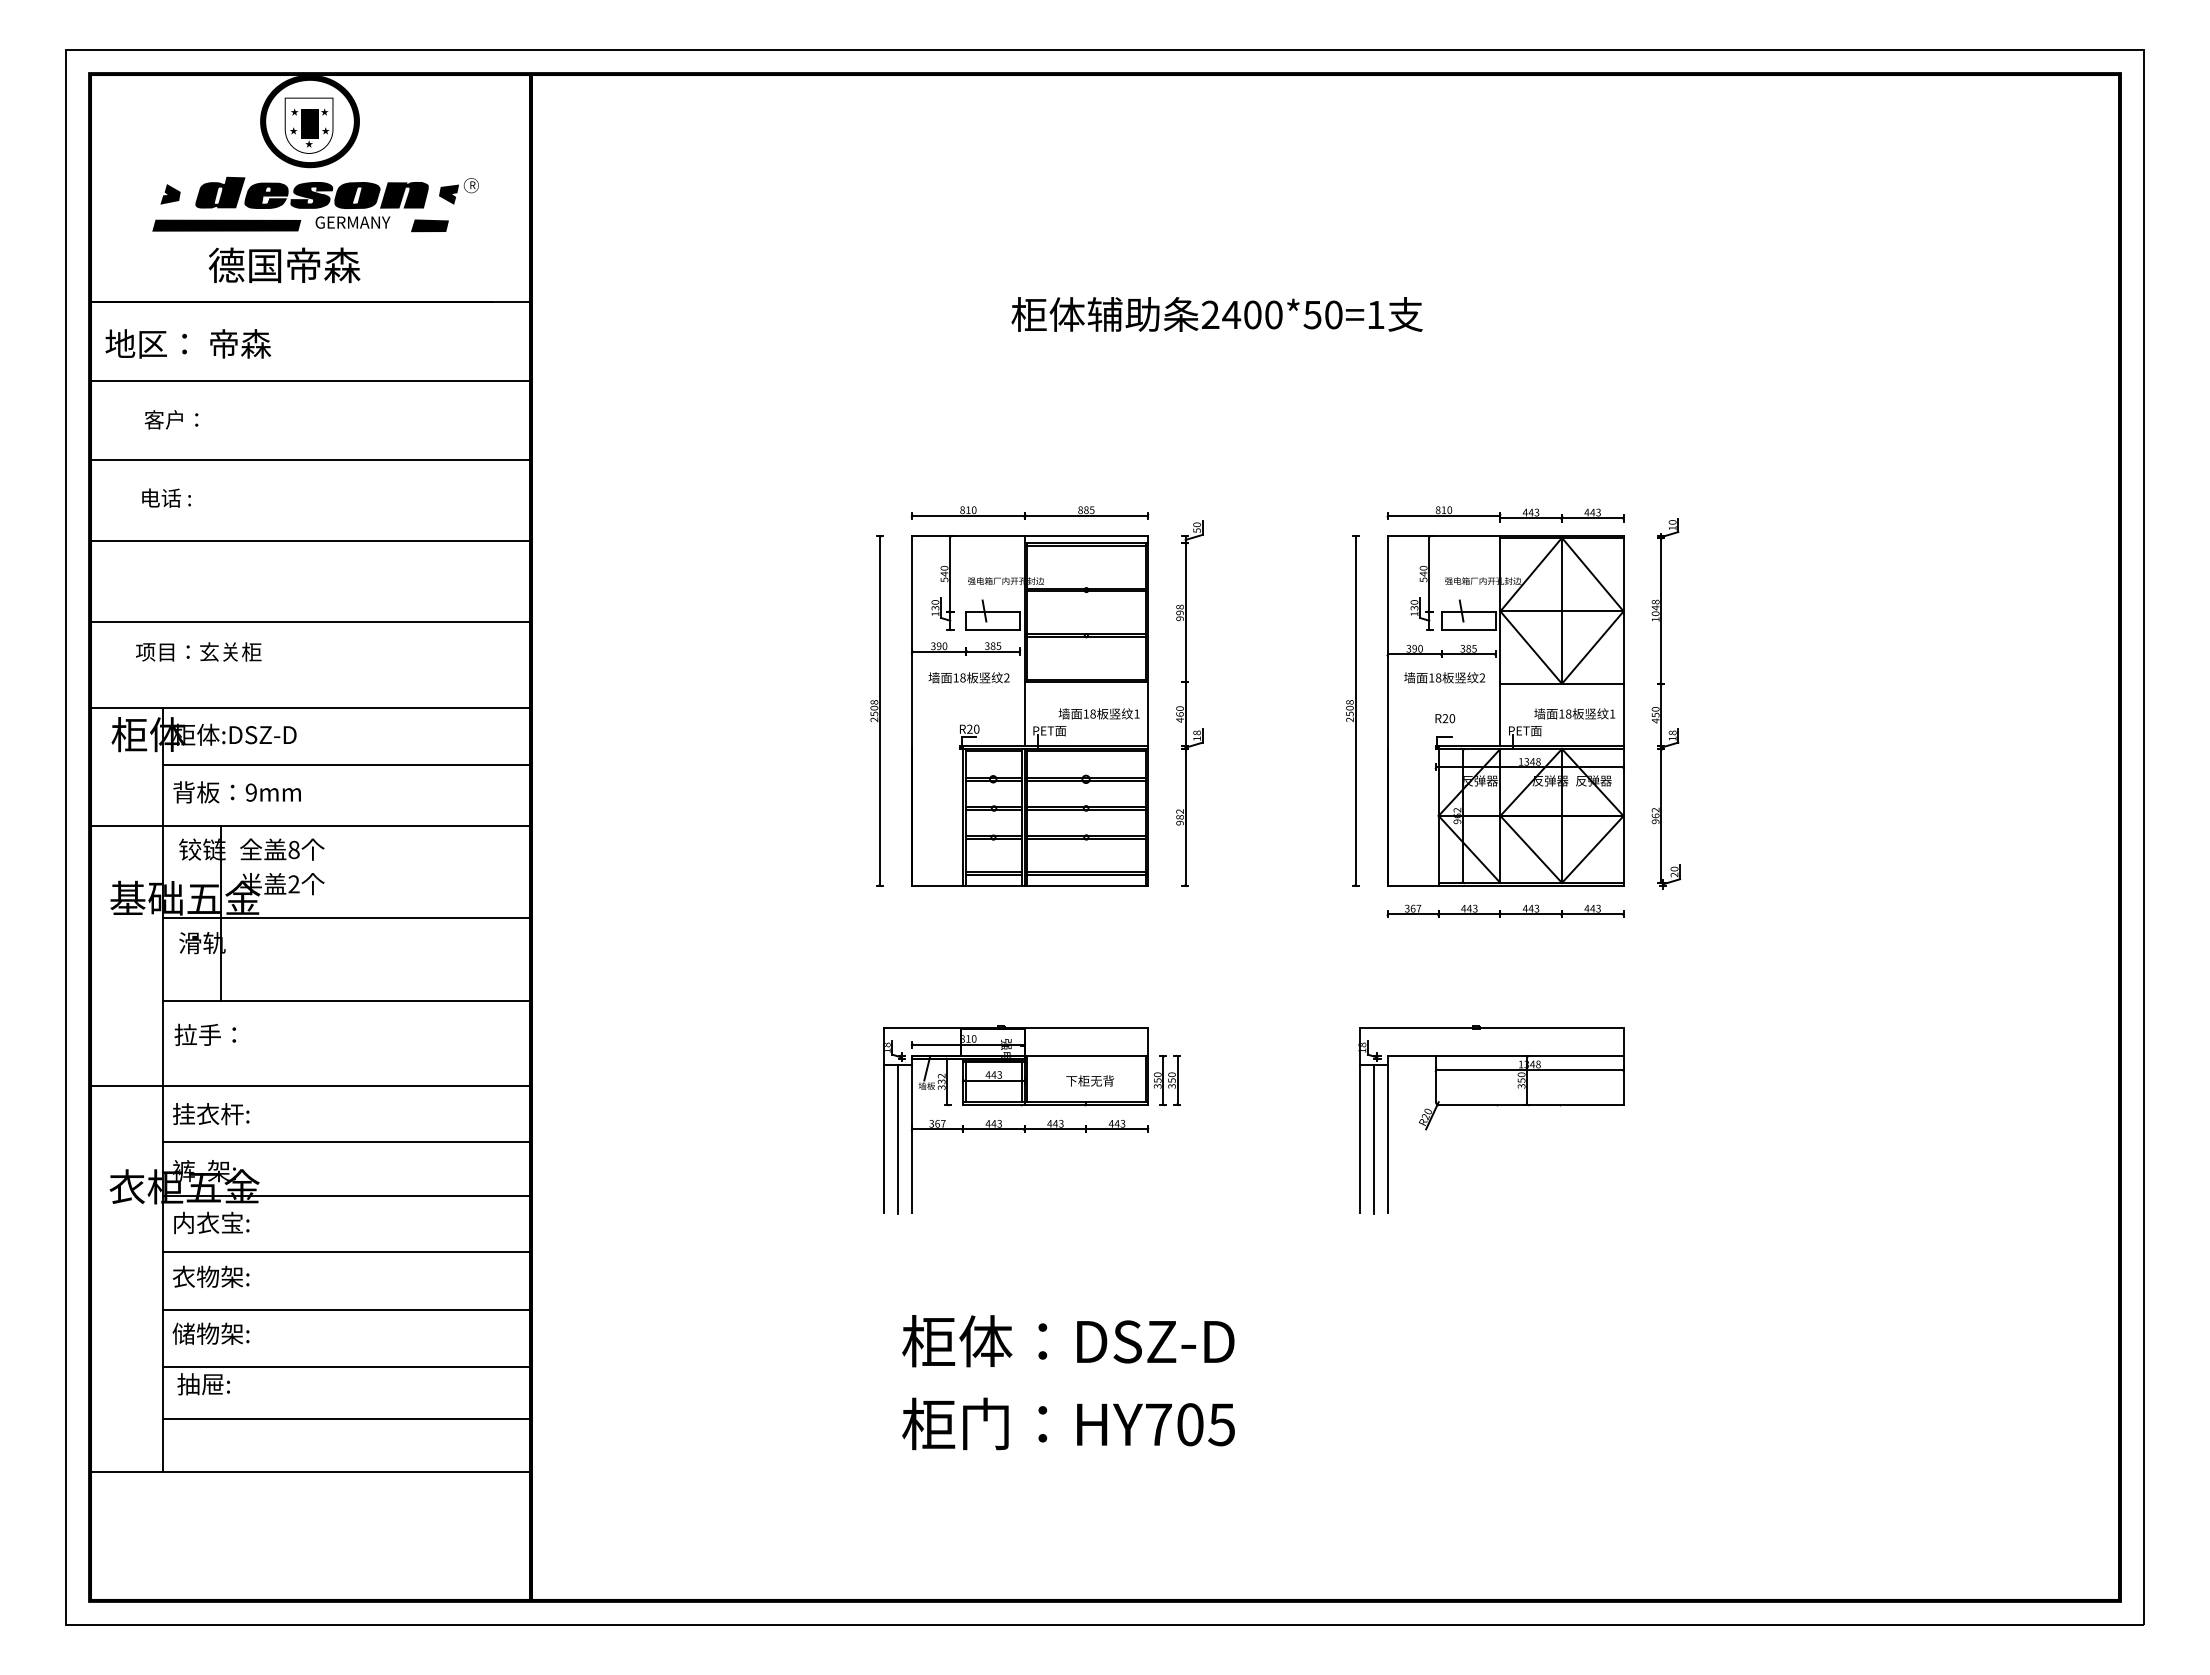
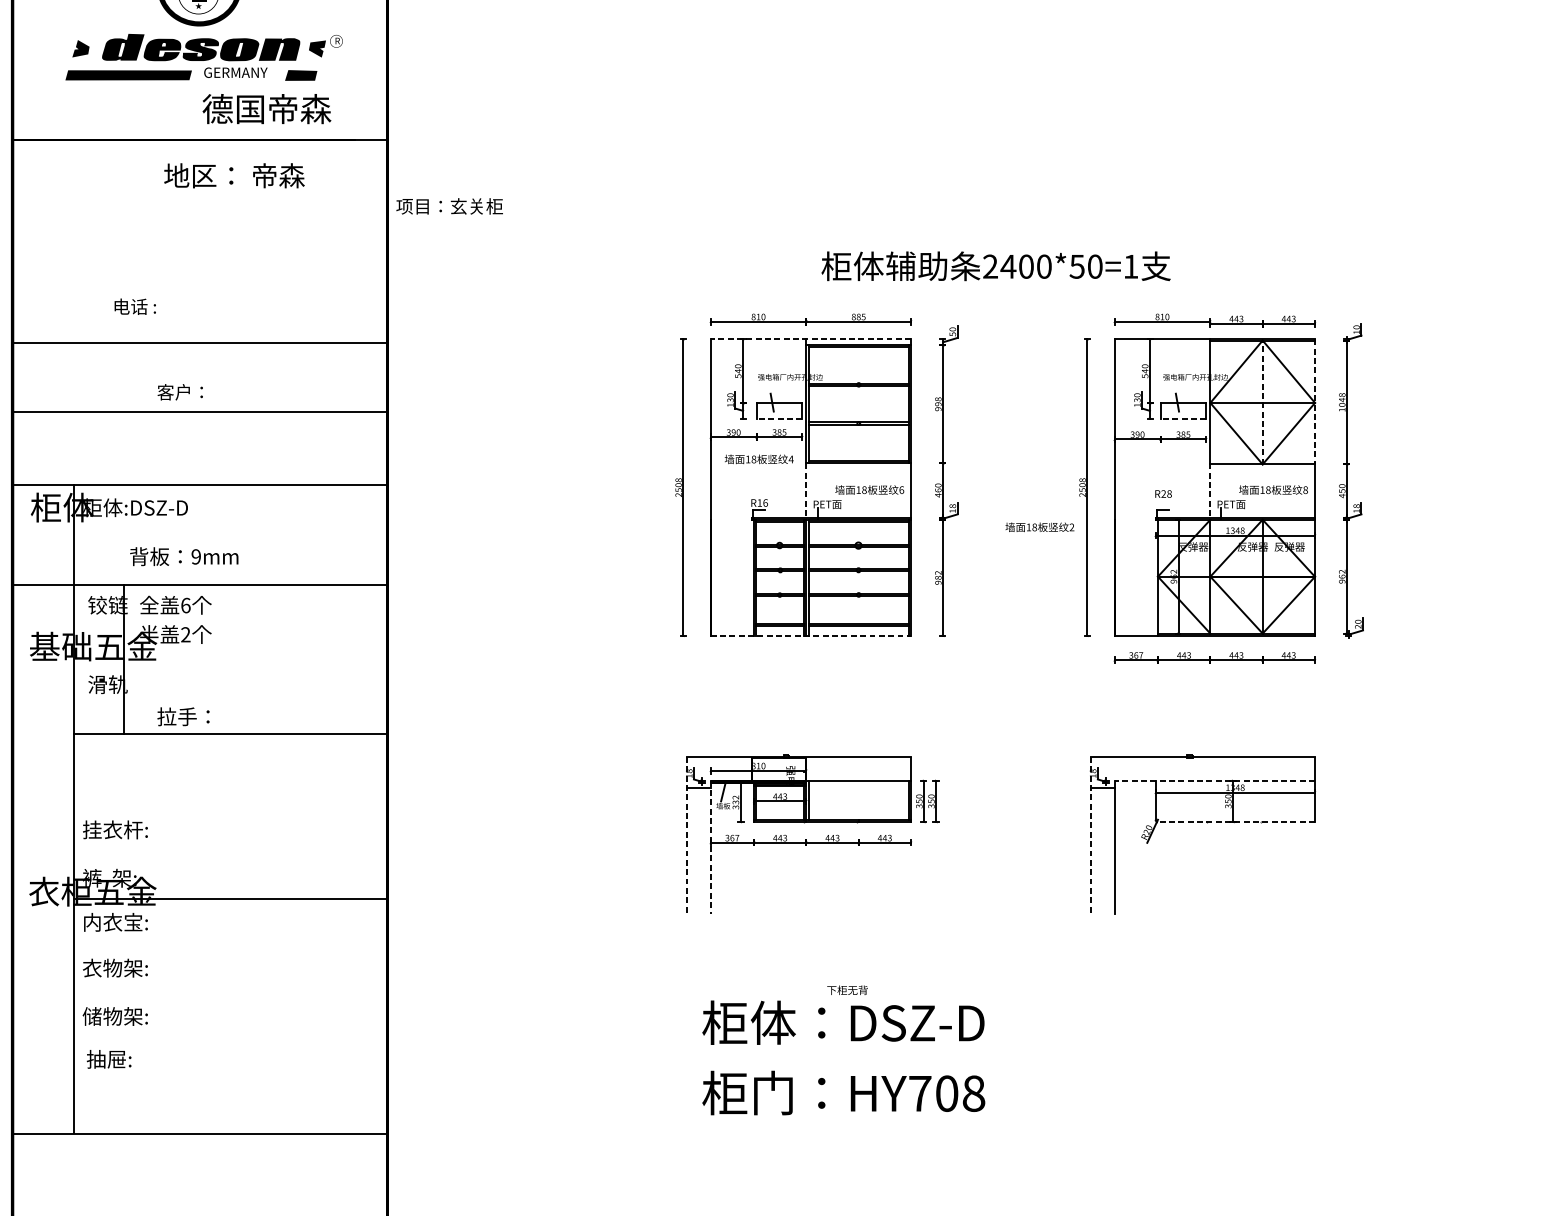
text: (284, 265) -> (266, 109), moved
text: (1216, 314) -> (995, 266), moved
text: (188, 343) -> (234, 175), moved
line: (310, 380) -> (199, 206), removed
text: (171, 419) -> (180, 392), moved
line: (311, 460) -> (200, 274), removed
text: (166, 497) -> (135, 306), moved
line: (1029, 536) -> (810, 339), solid -> dashed
line: (1623, 609) -> (1314, 401), solid -> dashed
line: (1562, 610) -> (1263, 402), solid -> dashed
line: (993, 629) -> (779, 418), solid -> dashed
line: (1468, 629) -> (1183, 418), solid -> dashed
text: (198, 651) -> (449, 206), moved
text: (1006, 677) -> (790, 459), 2 -> 4
text: (1444, 677) -> (1039, 527), moved
text: (1136, 713) -> (901, 489), 1 -> 6
text: (1612, 713) -> (1305, 489), 1 -> 8
line: (1024, 714) -> (806, 490), solid -> dashed
line: (1500, 714) -> (1210, 490), solid -> dashed
text: (1452, 718) -> (1169, 493), R20 -> R28
text: (973, 728) -> (762, 502), R20 -> R16
line: (346, 764) -> (230, 532), removed
text: (236, 792) -> (183, 556), moved
text: (293, 849) -> (185, 605), 8 -> 6
line: (1030, 885) -> (811, 635), solid -> dashed
line: (346, 918) -> (230, 663), removed
text: (204, 1034) -> (182, 716), moved
line: (1505, 1056) -> (1214, 780), solid -> dashed
text: (1090, 1080) -> (847, 989), moved
line: (310, 1086) -> (199, 806), removed
line: (1530, 1104) -> (1235, 821), solid -> dashed
line: (884, 1120) -> (687, 835), solid -> dashed
line: (1359, 1120) -> (1090, 835), solid -> dashed
line: (912, 1134) -> (711, 847), solid -> dashed
line: (898, 1138) -> (699, 850), removed
line: (1373, 1138) -> (1102, 850), removed
line: (346, 1142) -> (230, 854), removed
line: (346, 1252) -> (230, 947), removed
line: (346, 1310) -> (230, 996), removed
line: (346, 1366) -> (230, 1044), removed
line: (346, 1418) -> (230, 1088), removed
text: (1221, 1424) -> (973, 1093), HY705 -> HY708

